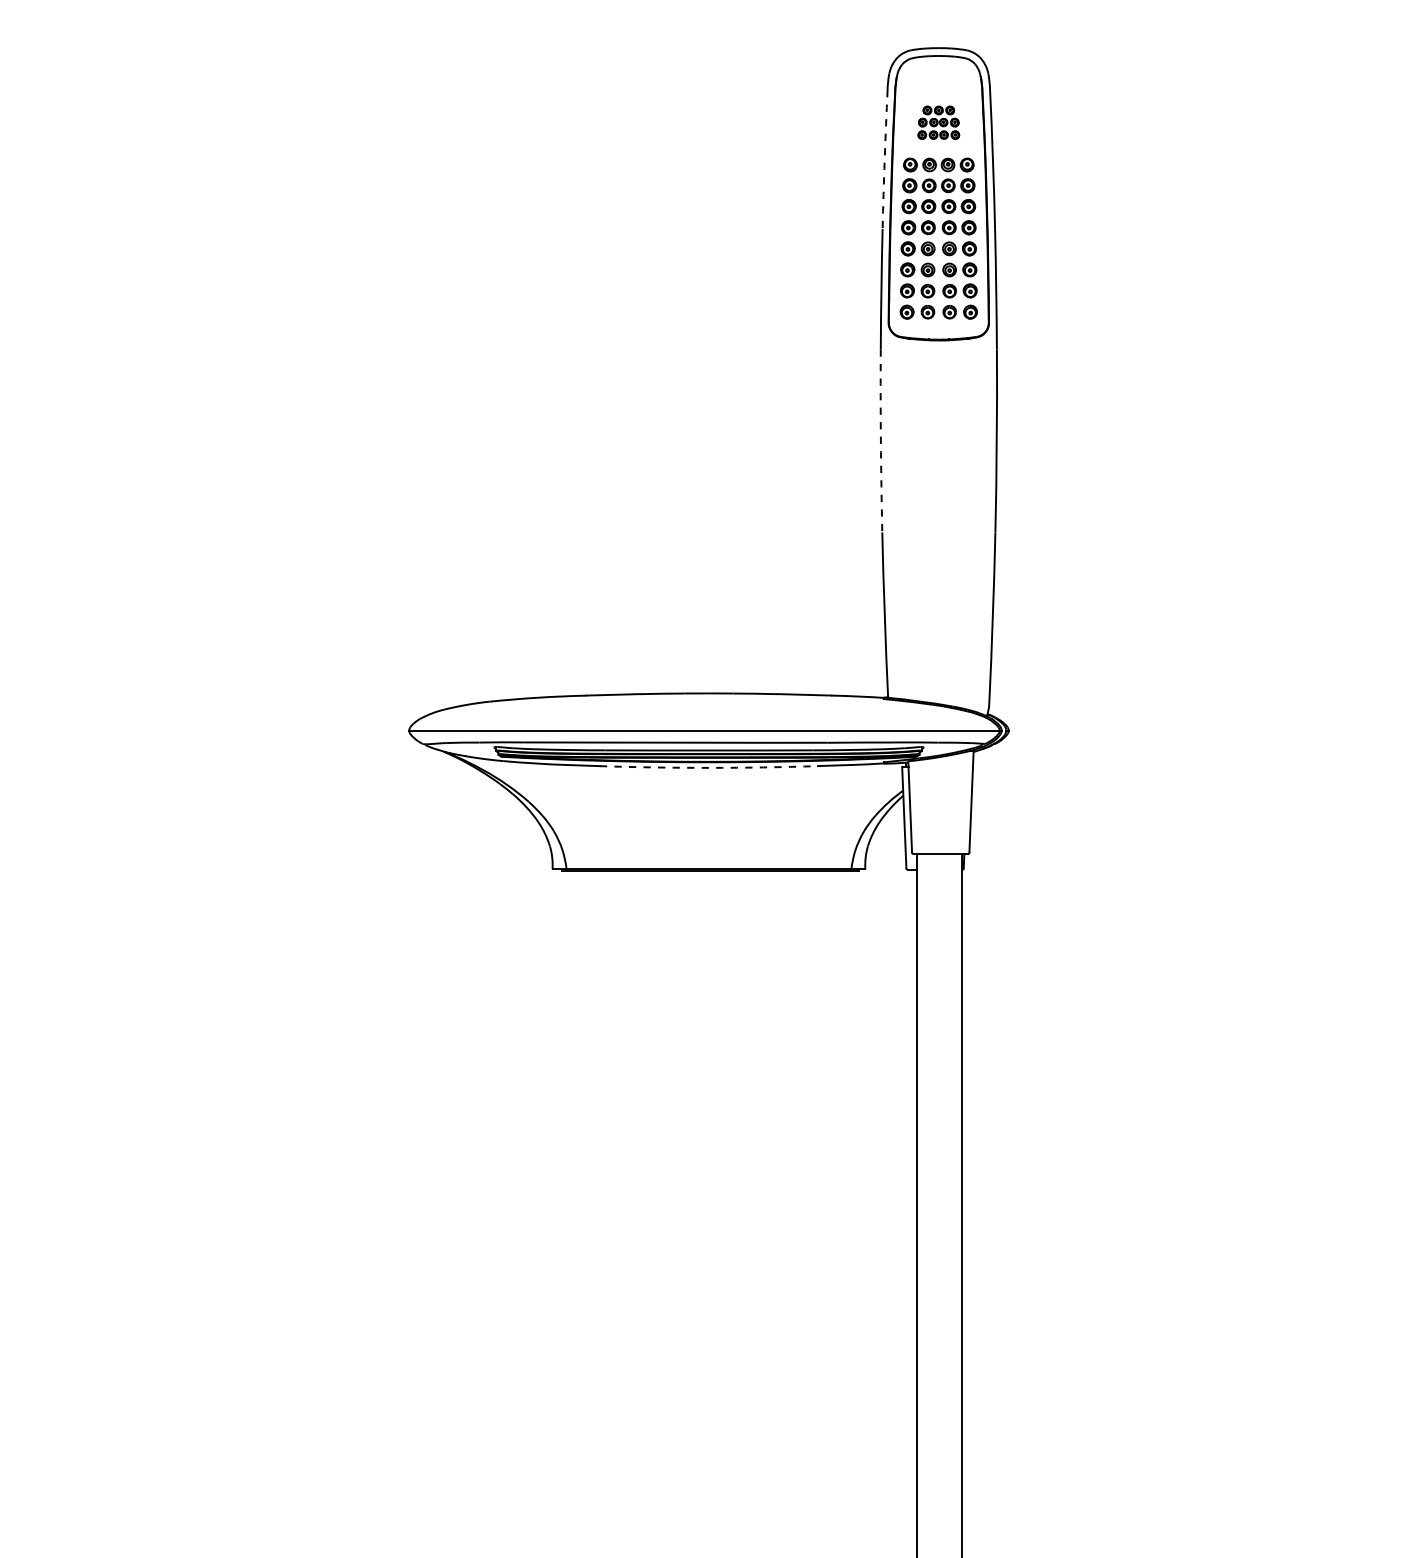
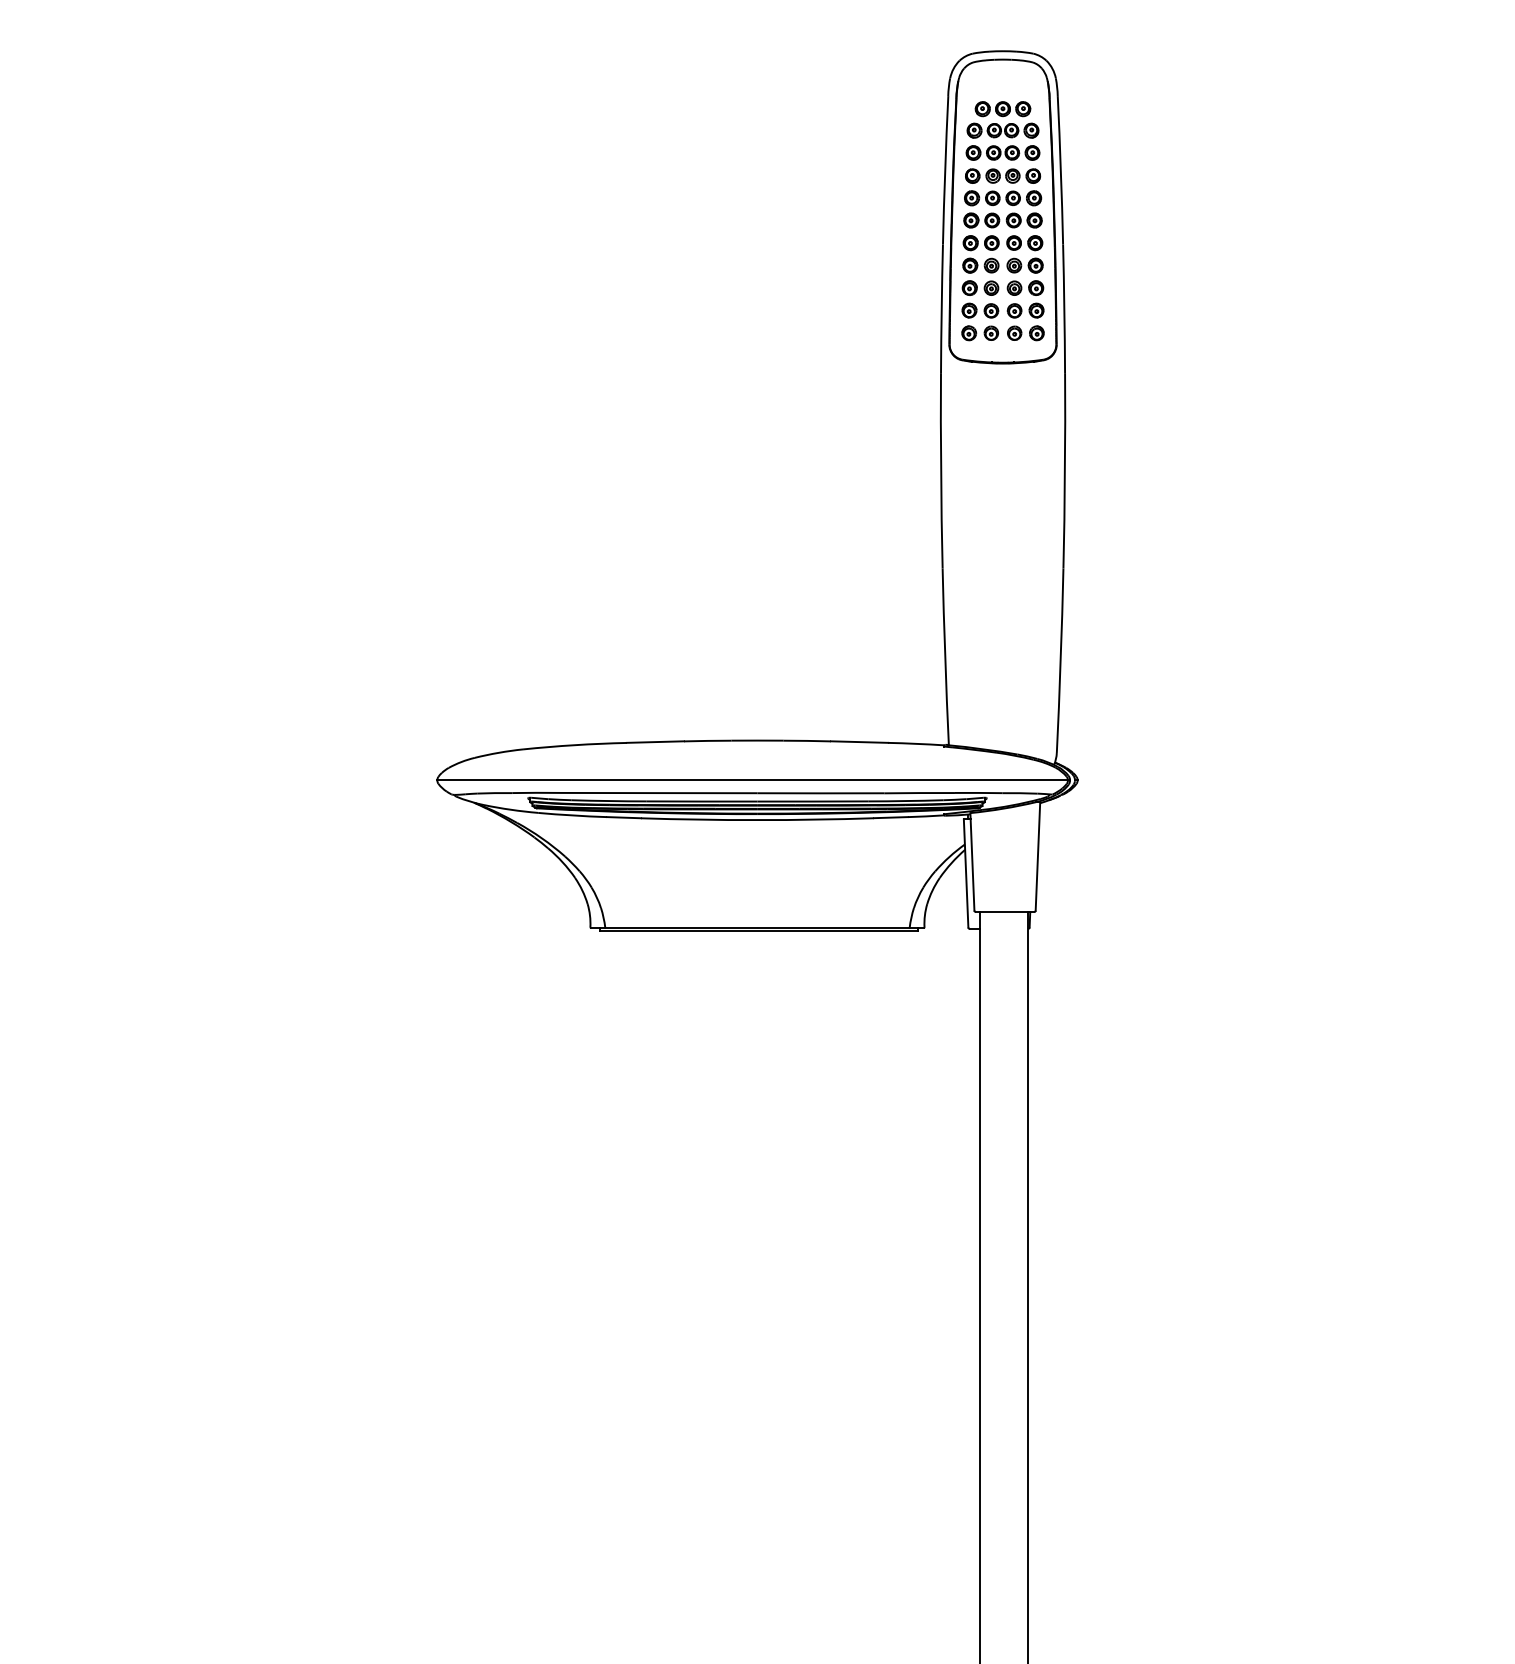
part: (938, 122) -> (1002, 130), size x1.67
arc: (884, 159) -> (945, 170), dashed -> solid
arc: (881, 440) -> (941, 470), dashed -> solid
arc: (709, 768) -> (757, 820), dashed -> solid

